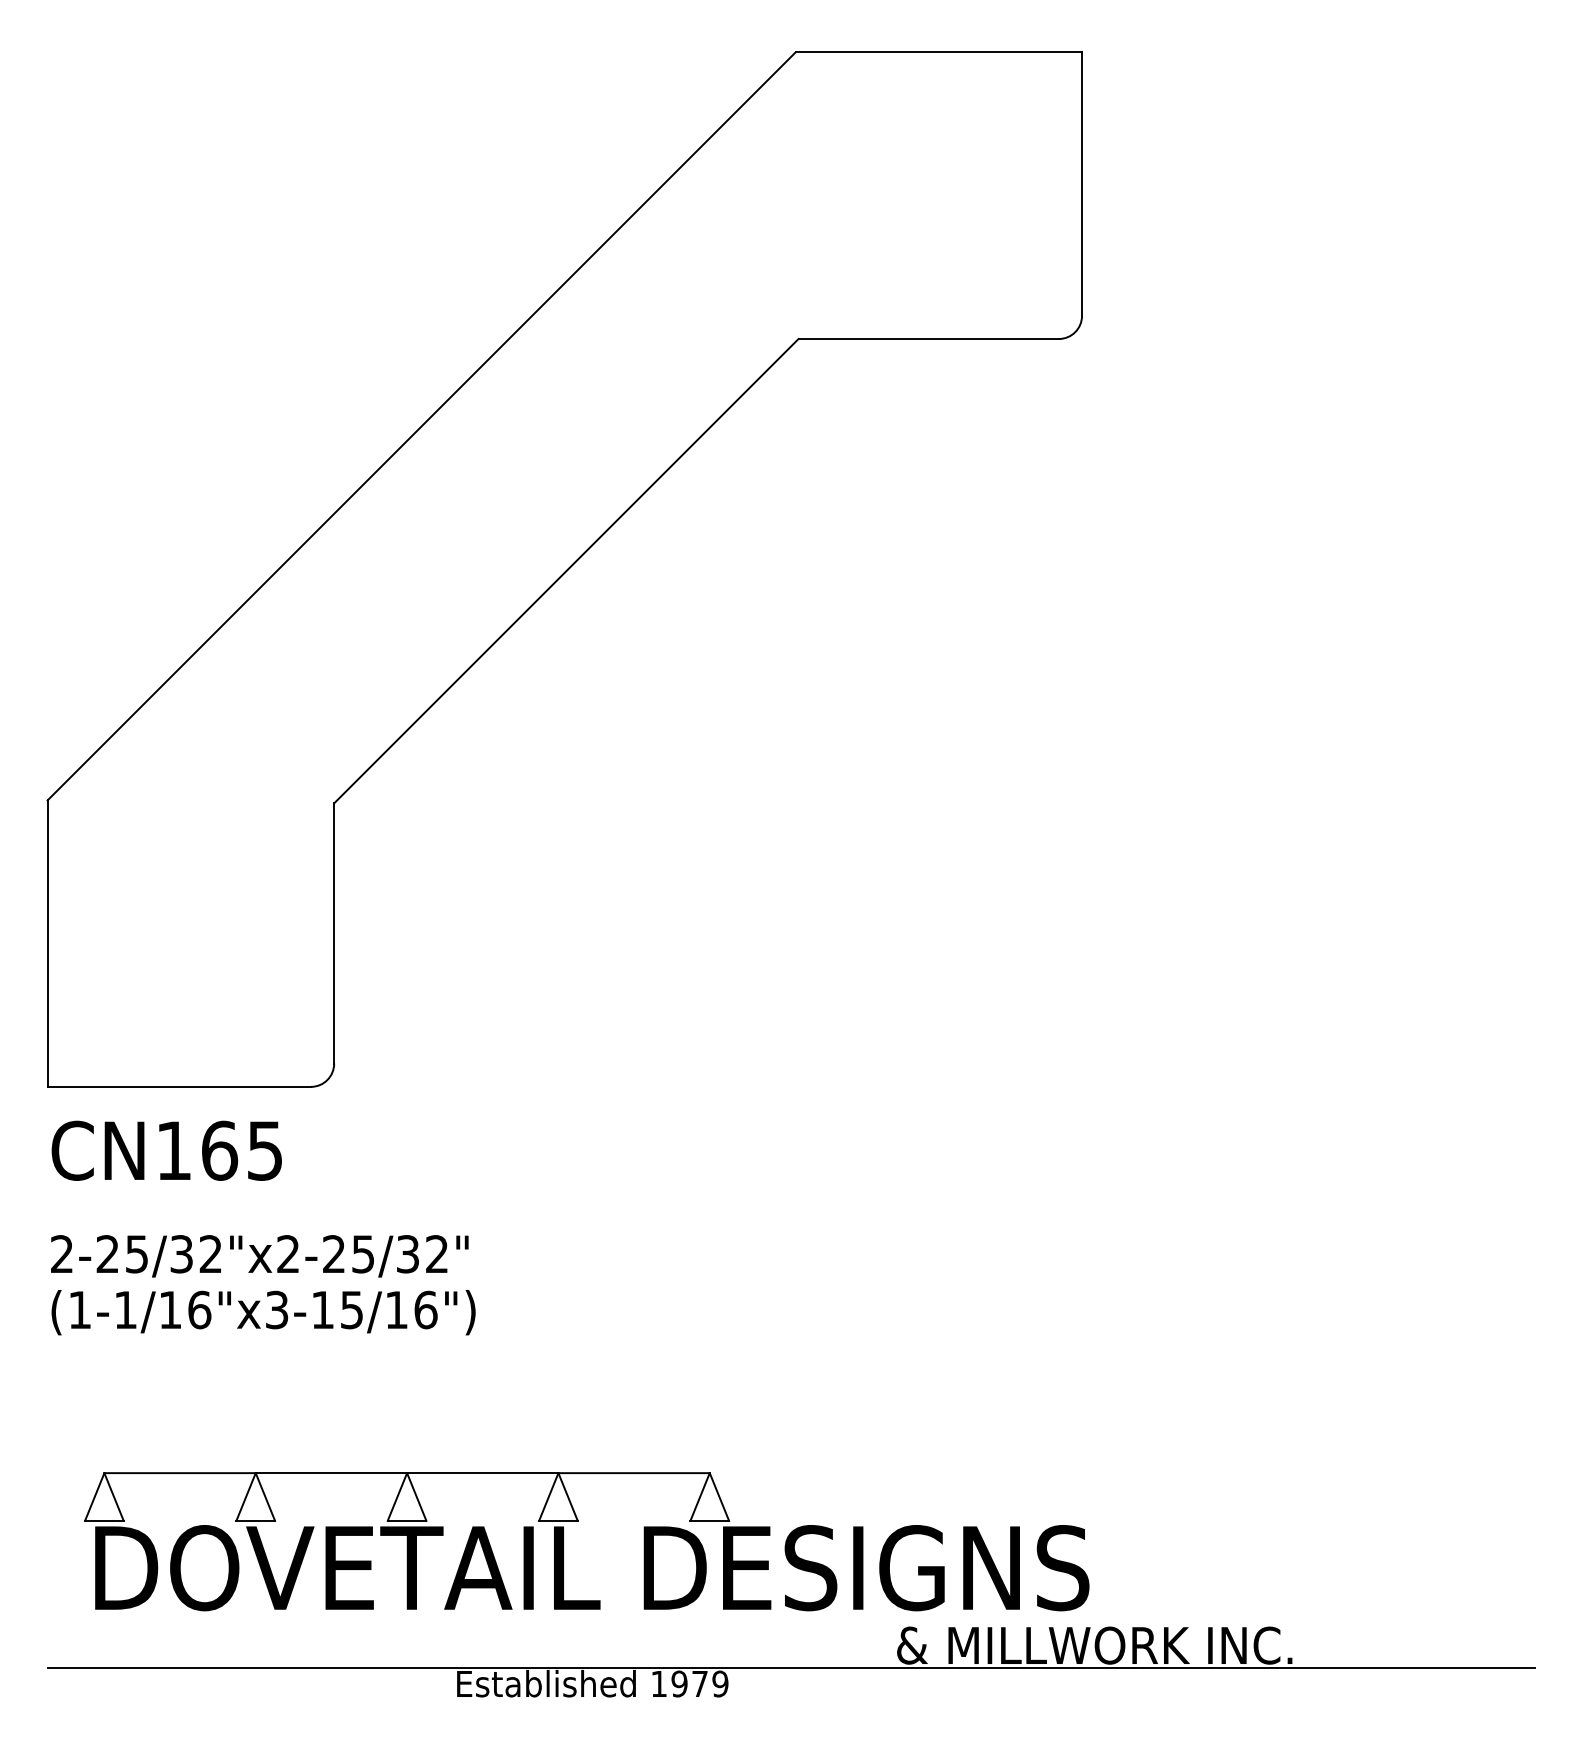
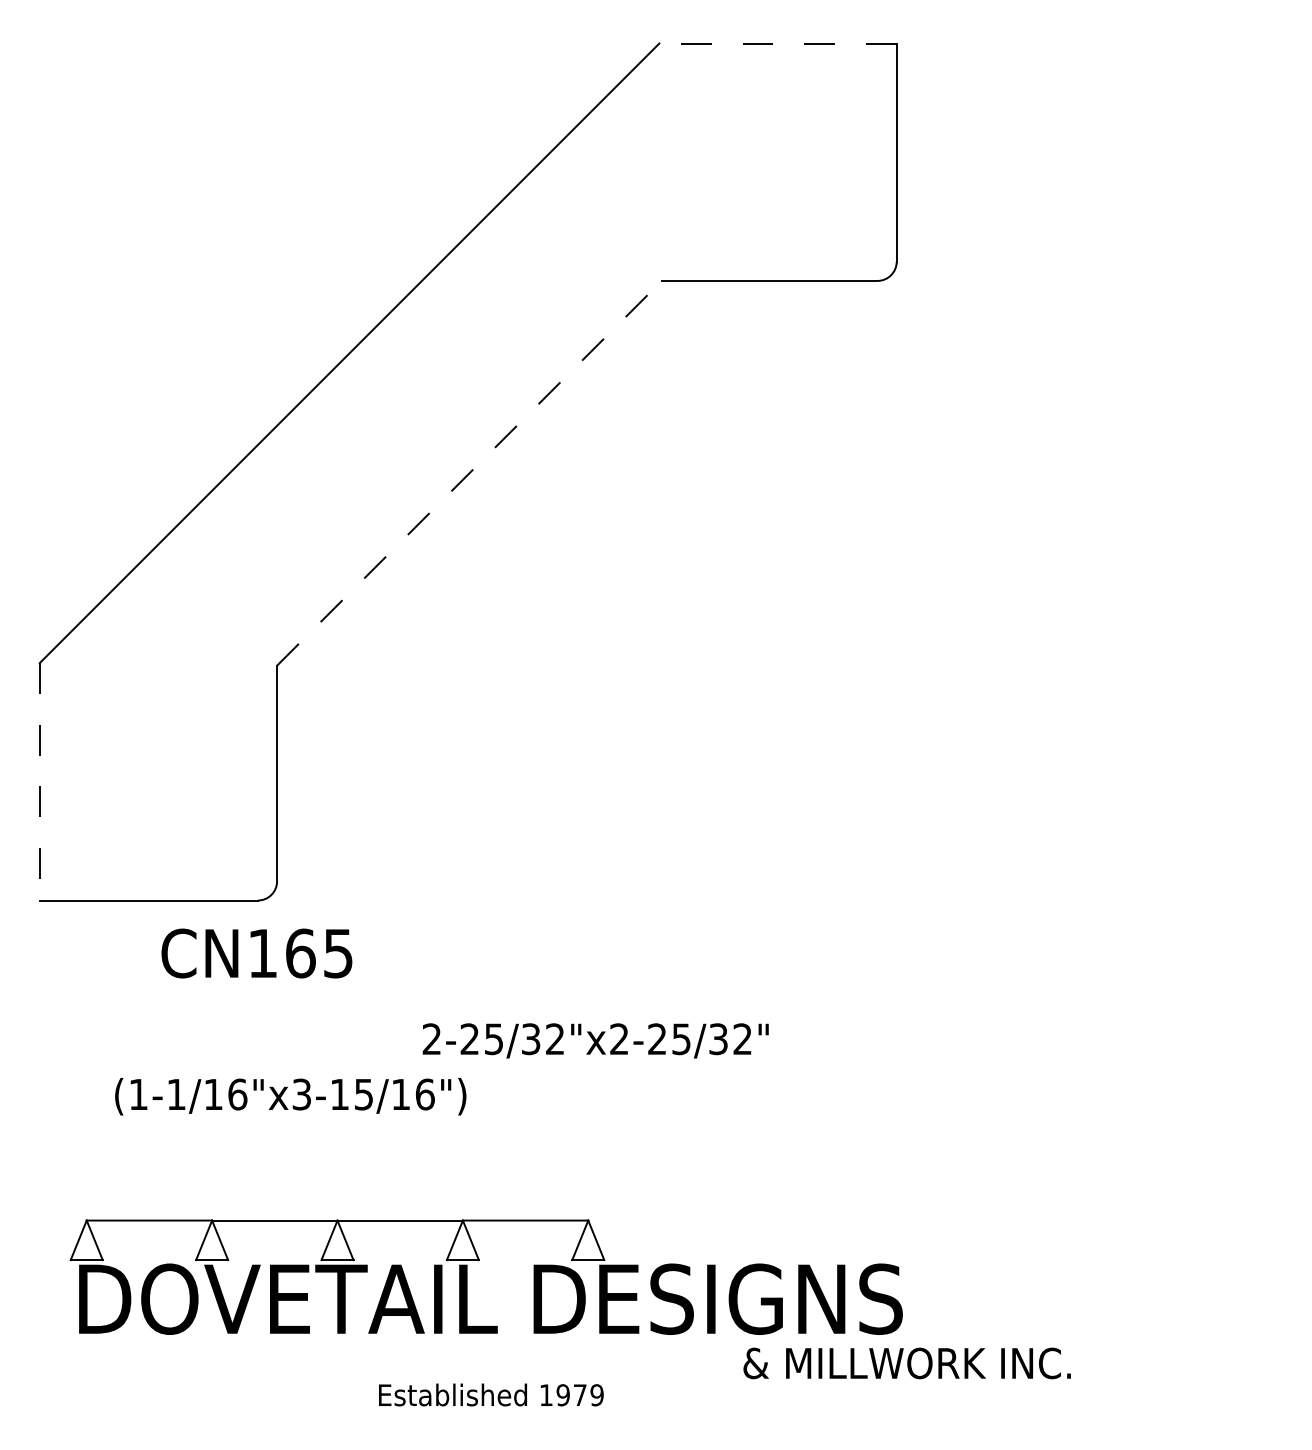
line: (938, 52) -> (777, 43), solid -> dashed
line: (566, 570) -> (469, 472), solid -> dashed
line: (47, 944) -> (39, 782), solid -> dashed
text: (166, 1150) -> (256, 953), moved
text: (259, 1256) -> (595, 1041), moved
text: (263, 1312) -> (290, 1096), moved
line: (791, 1667) -> (656, 1381), removed

